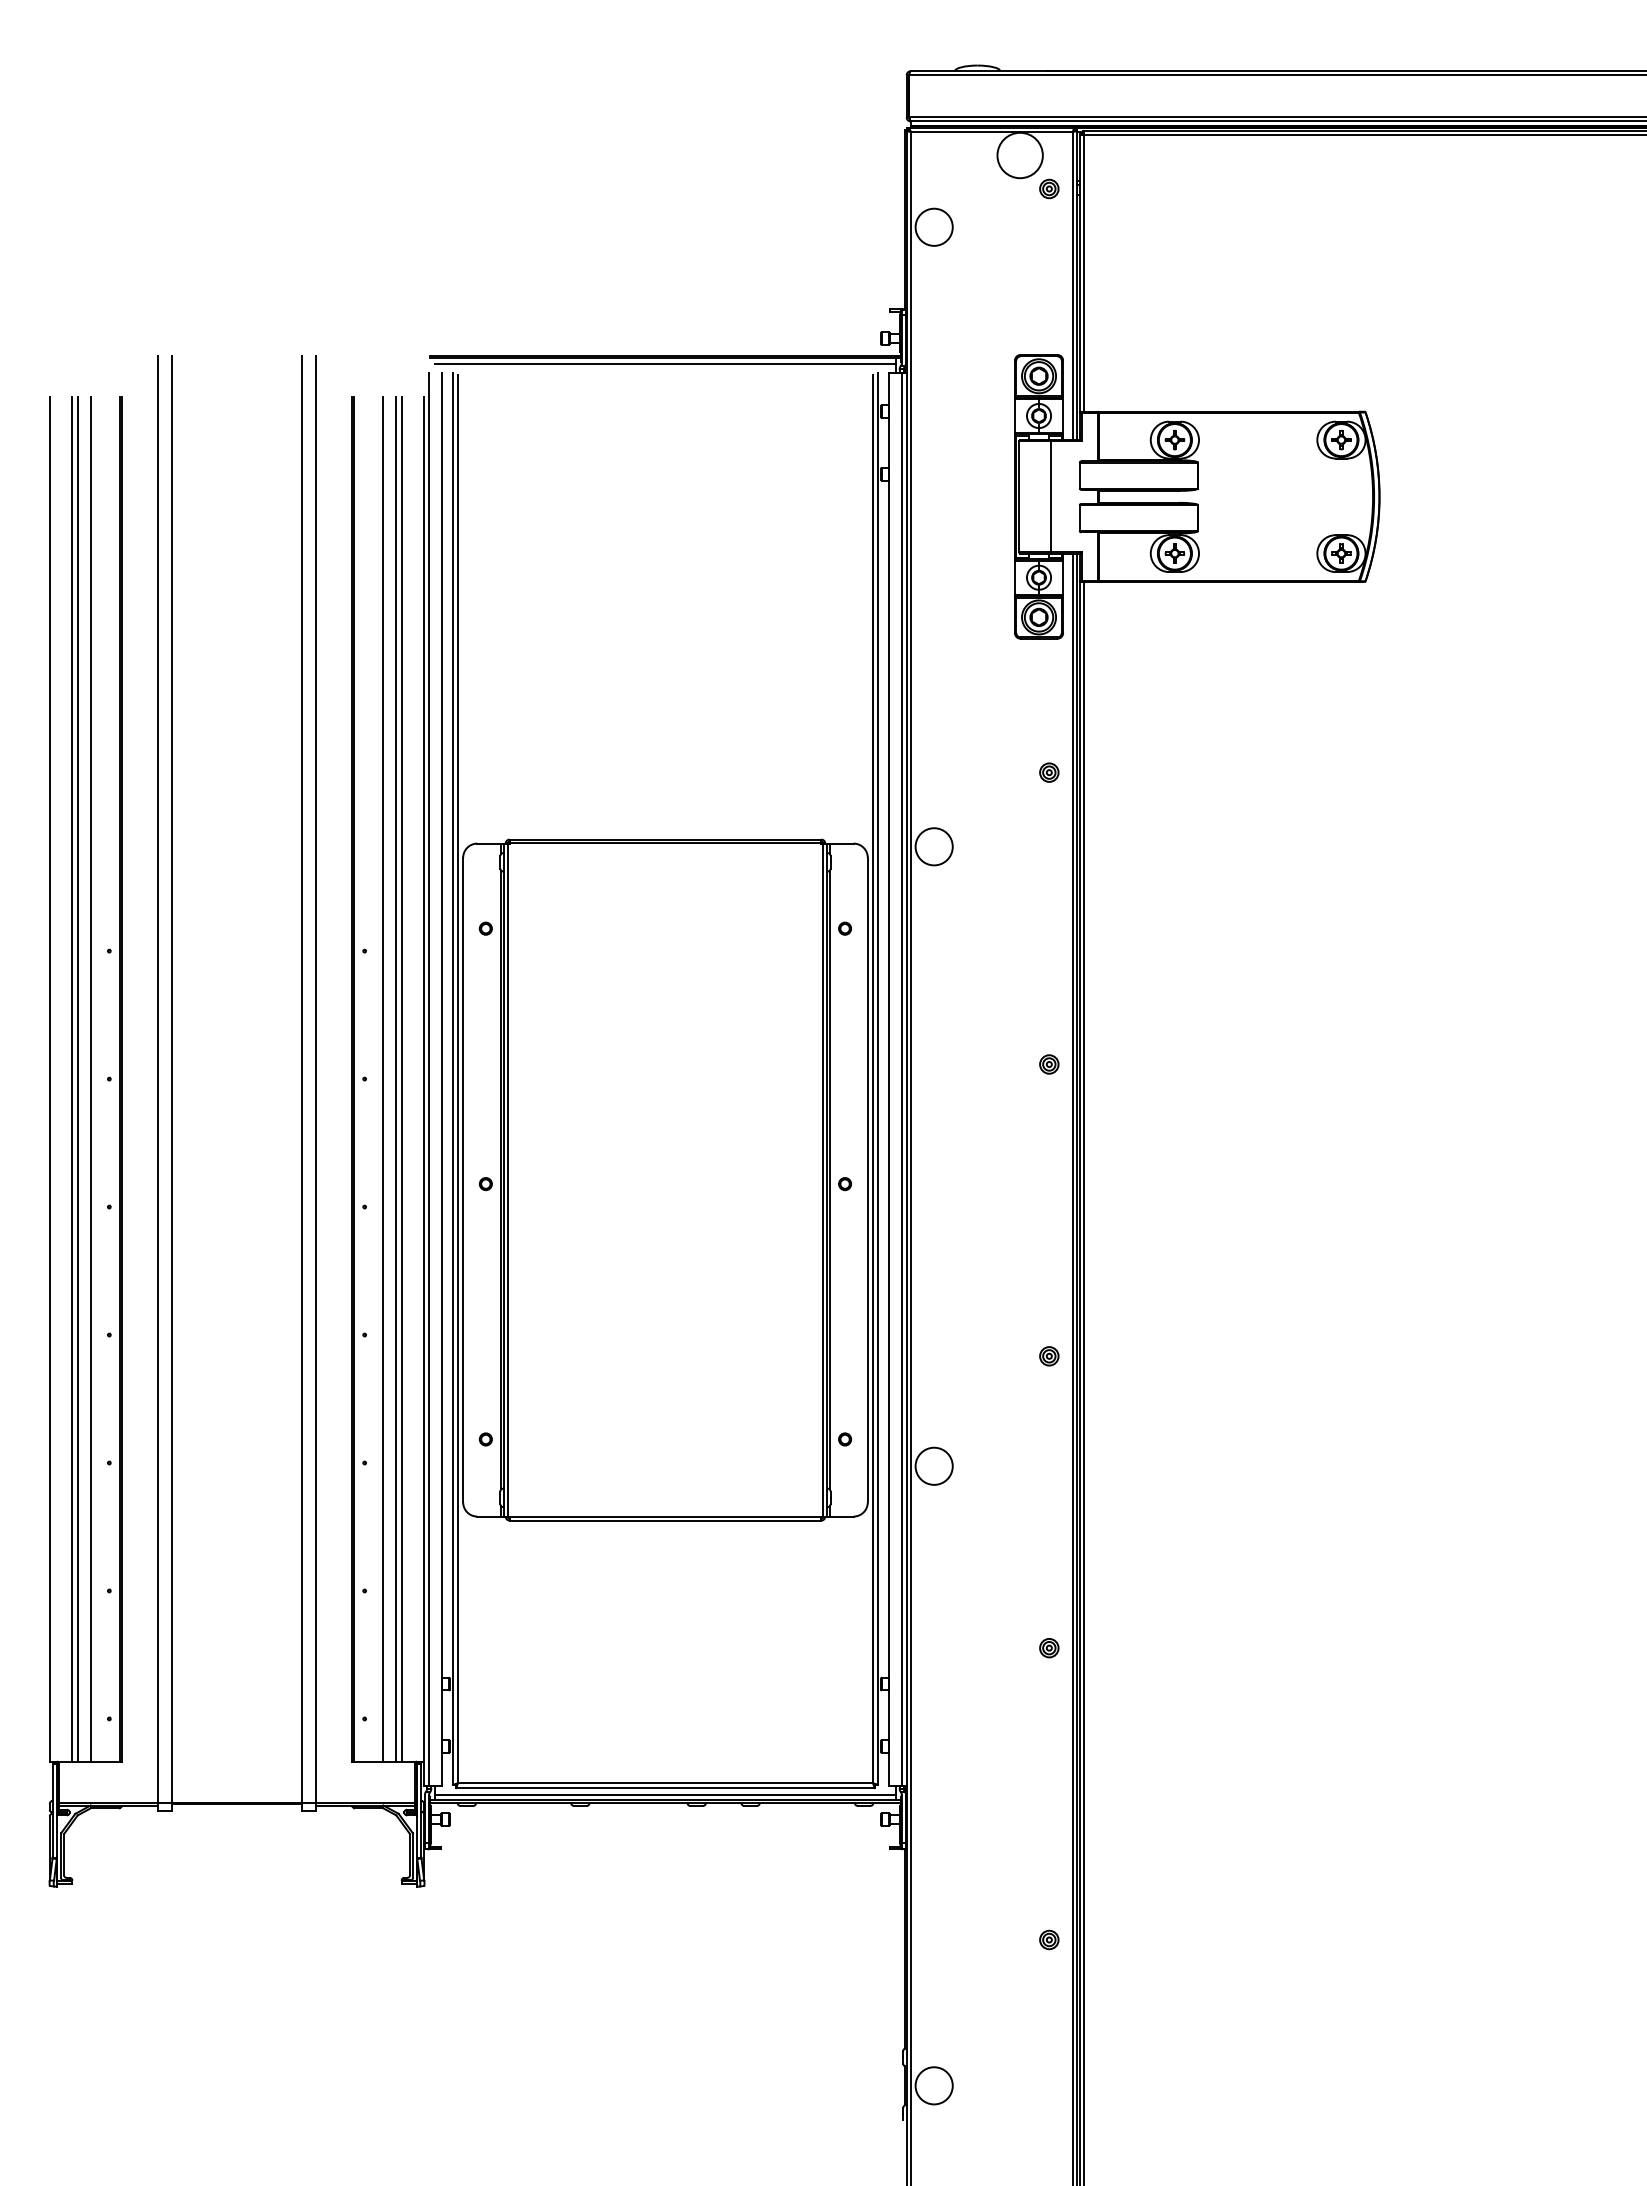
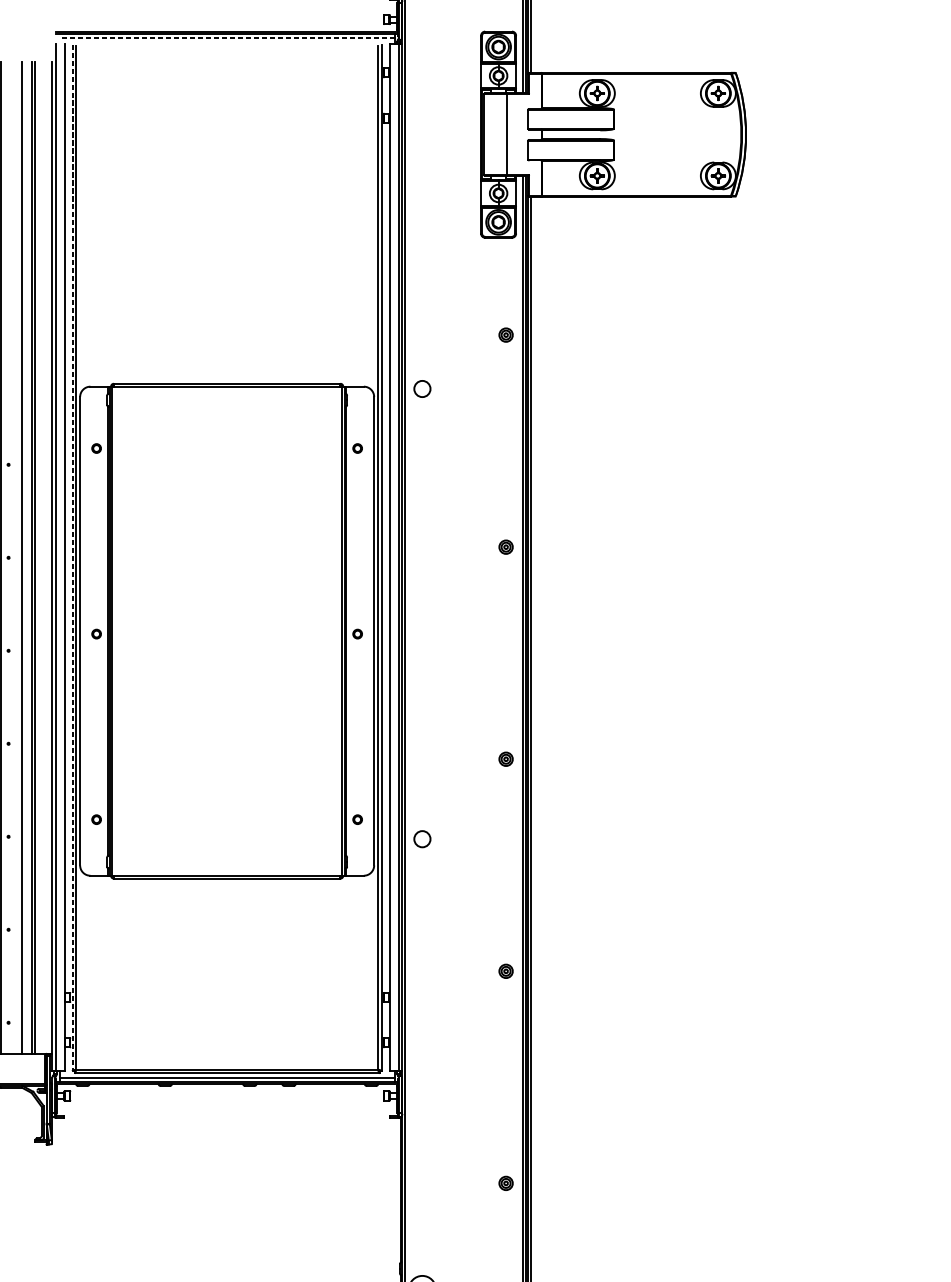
line: (664, 363) -> (226, 37), solid -> dashed
circle: (933, 846) -> (421, 388), size x0.6
line: (452, 1079) -> (72, 558), solid -> dashed
circle: (933, 1465) -> (421, 838), size x0.6

